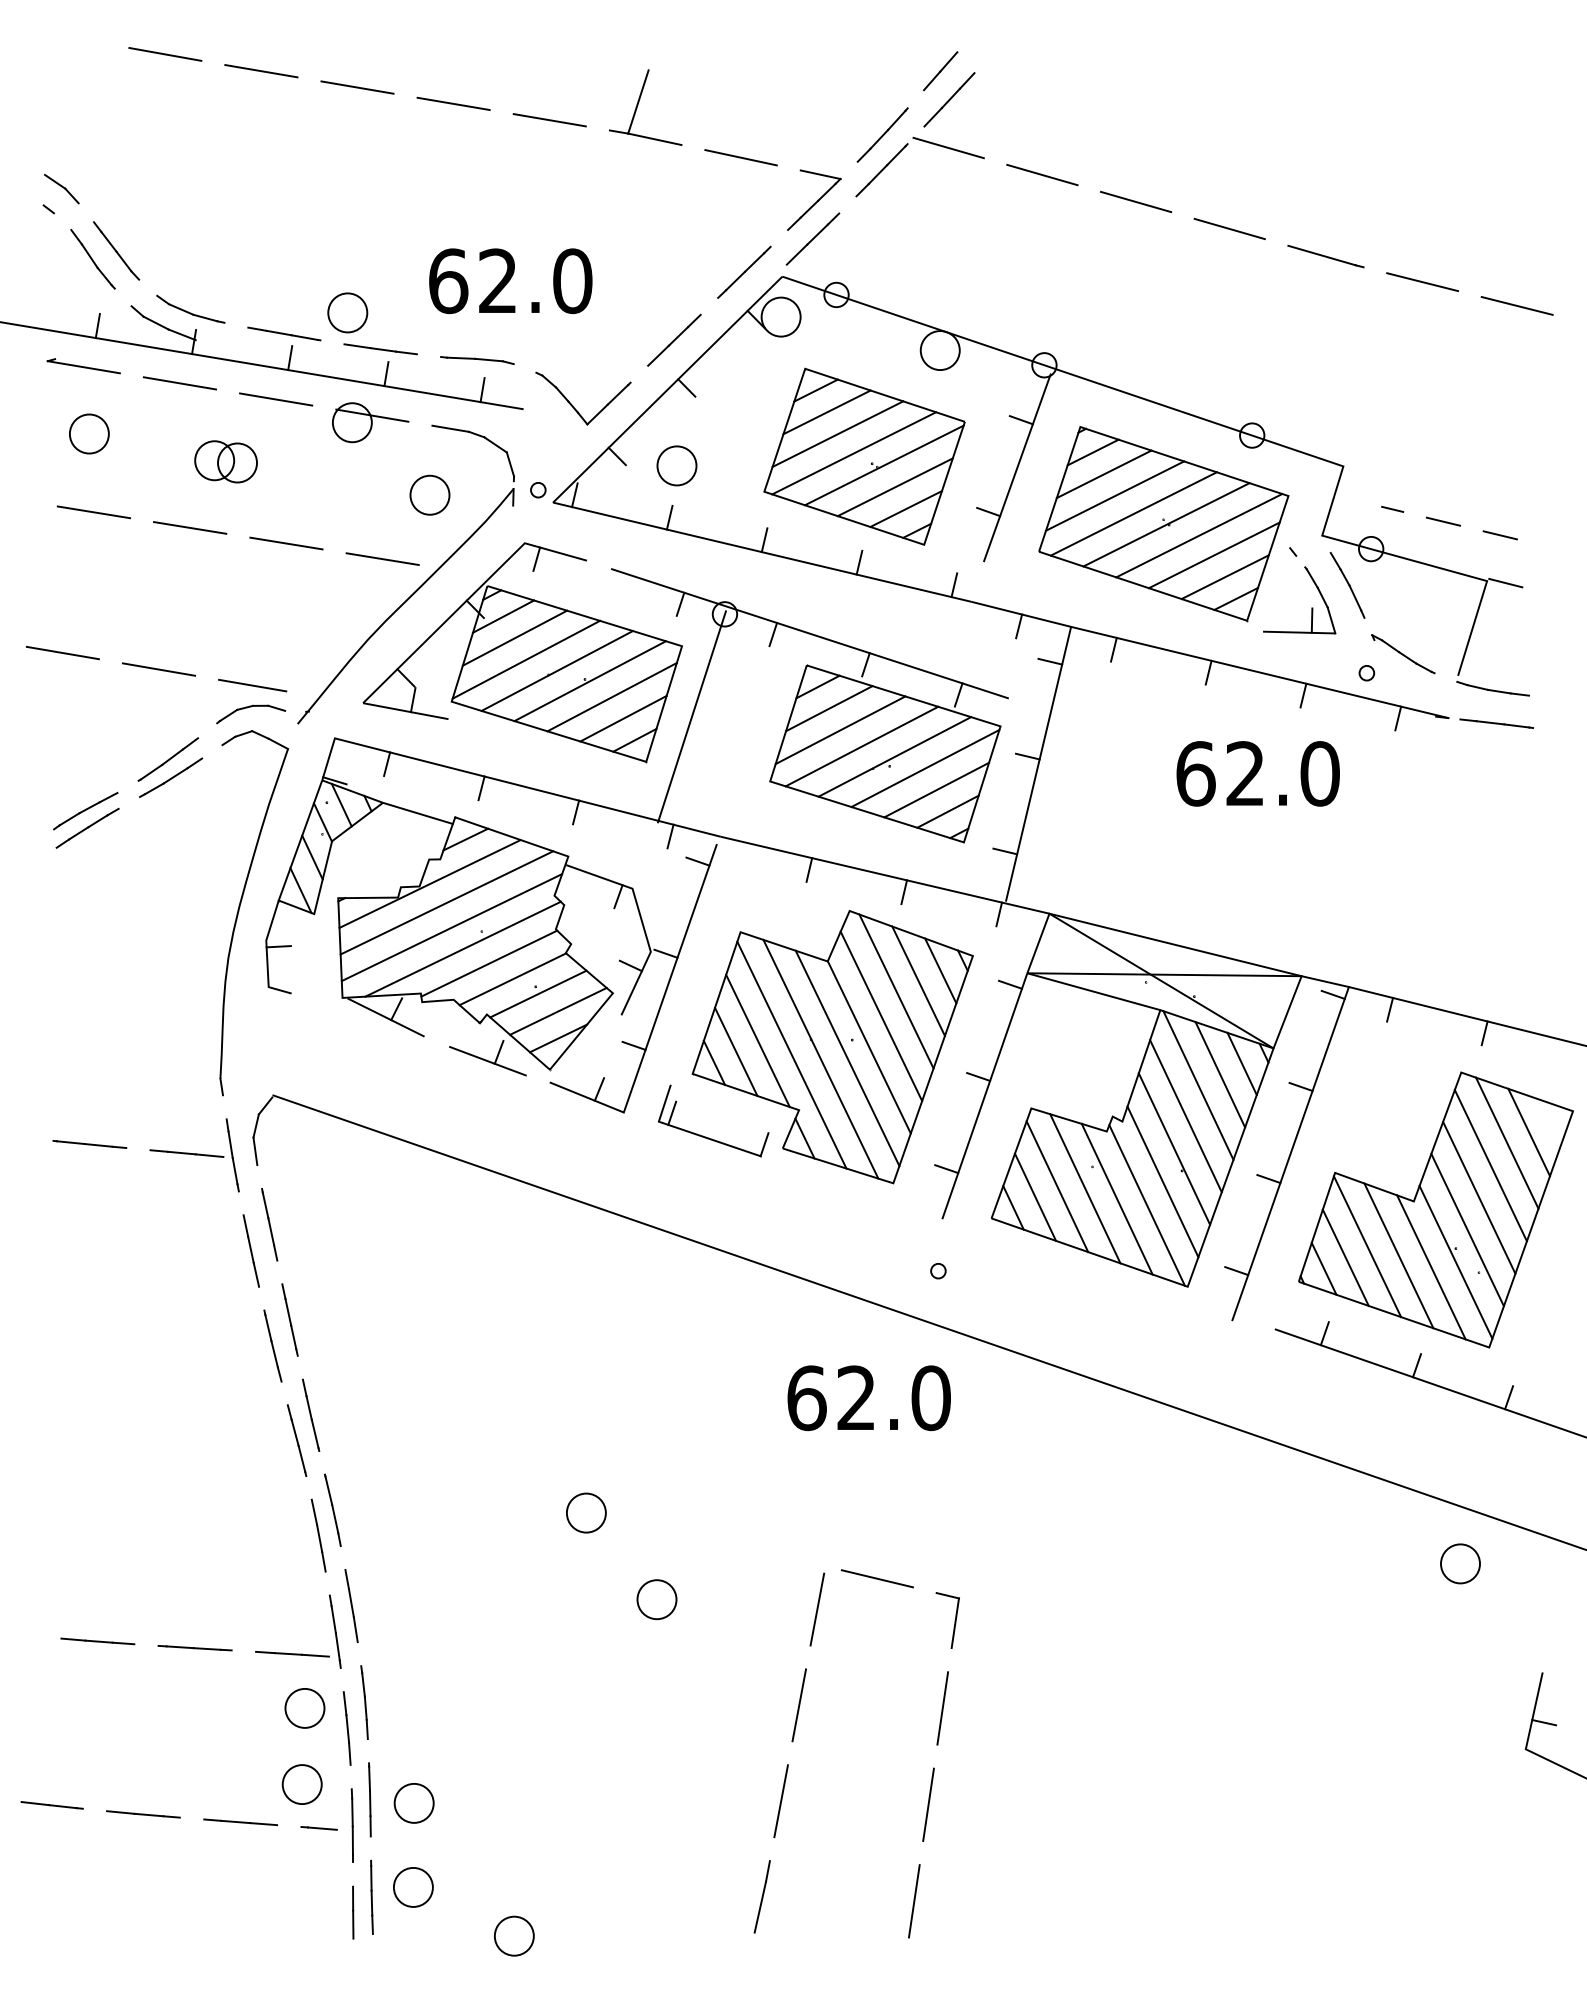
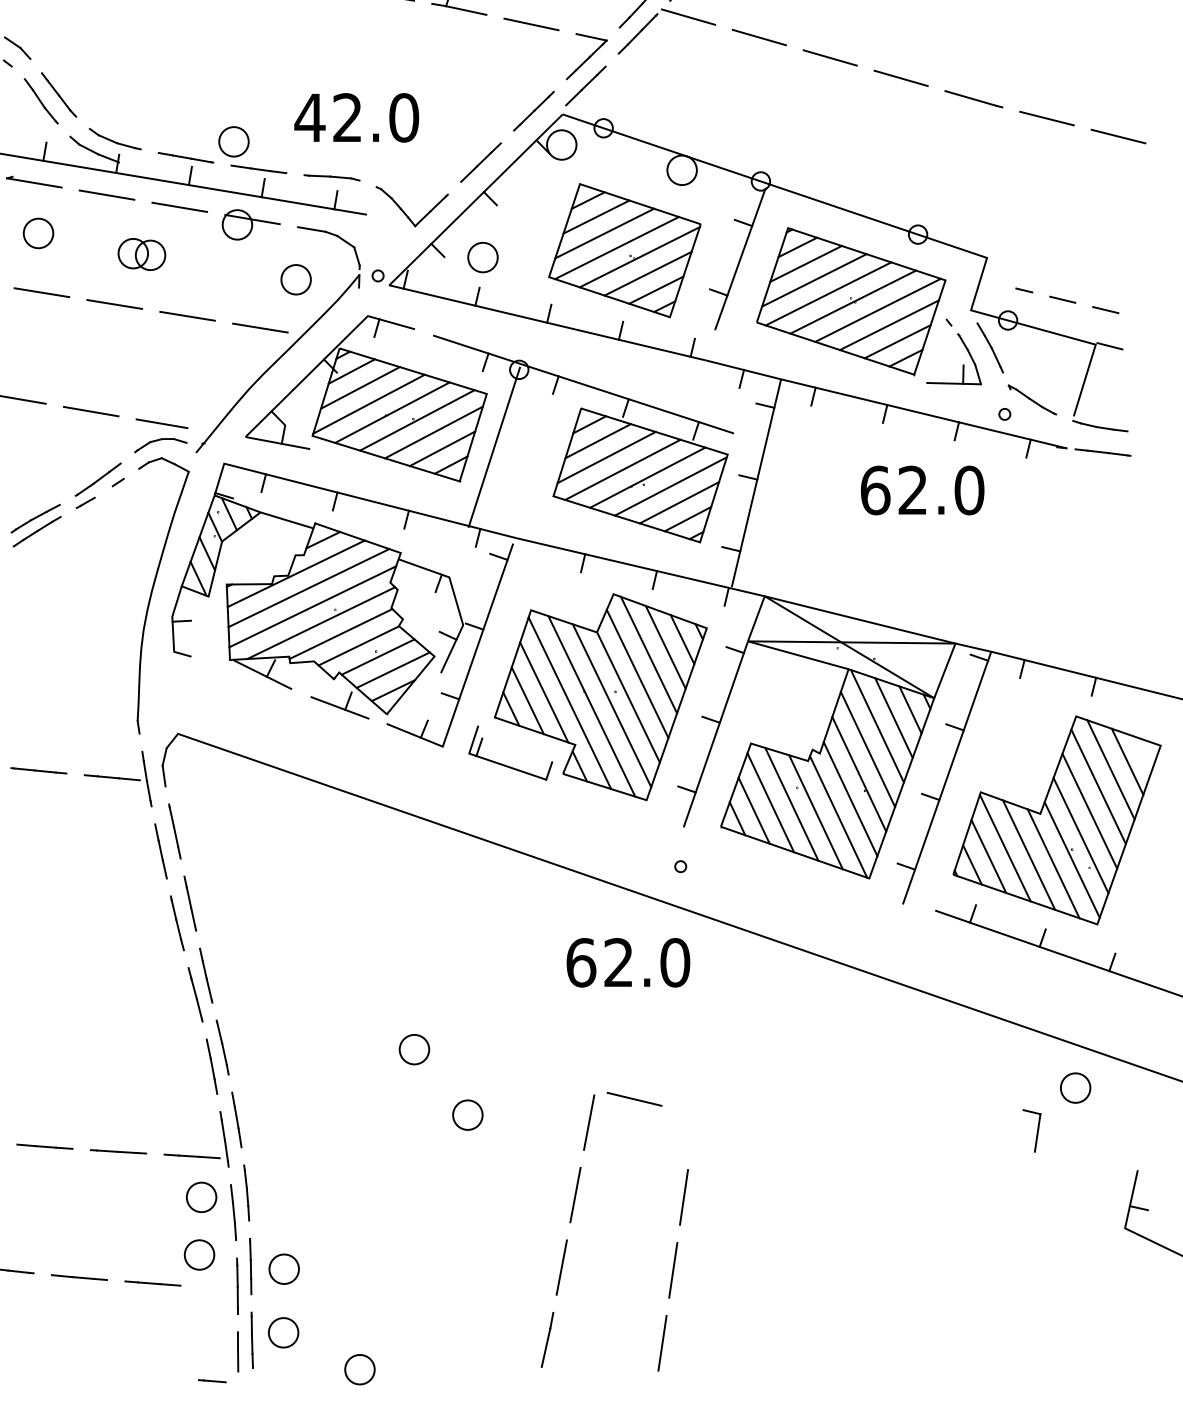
text: (447, 281) -> (309, 118), 62.0 -> 42.0
line: (175, 775) -> (103, 491), removed
part: (954, 1620) -> (1037, 1130), moved
line: (318, 1828) -> (211, 1381), moved

